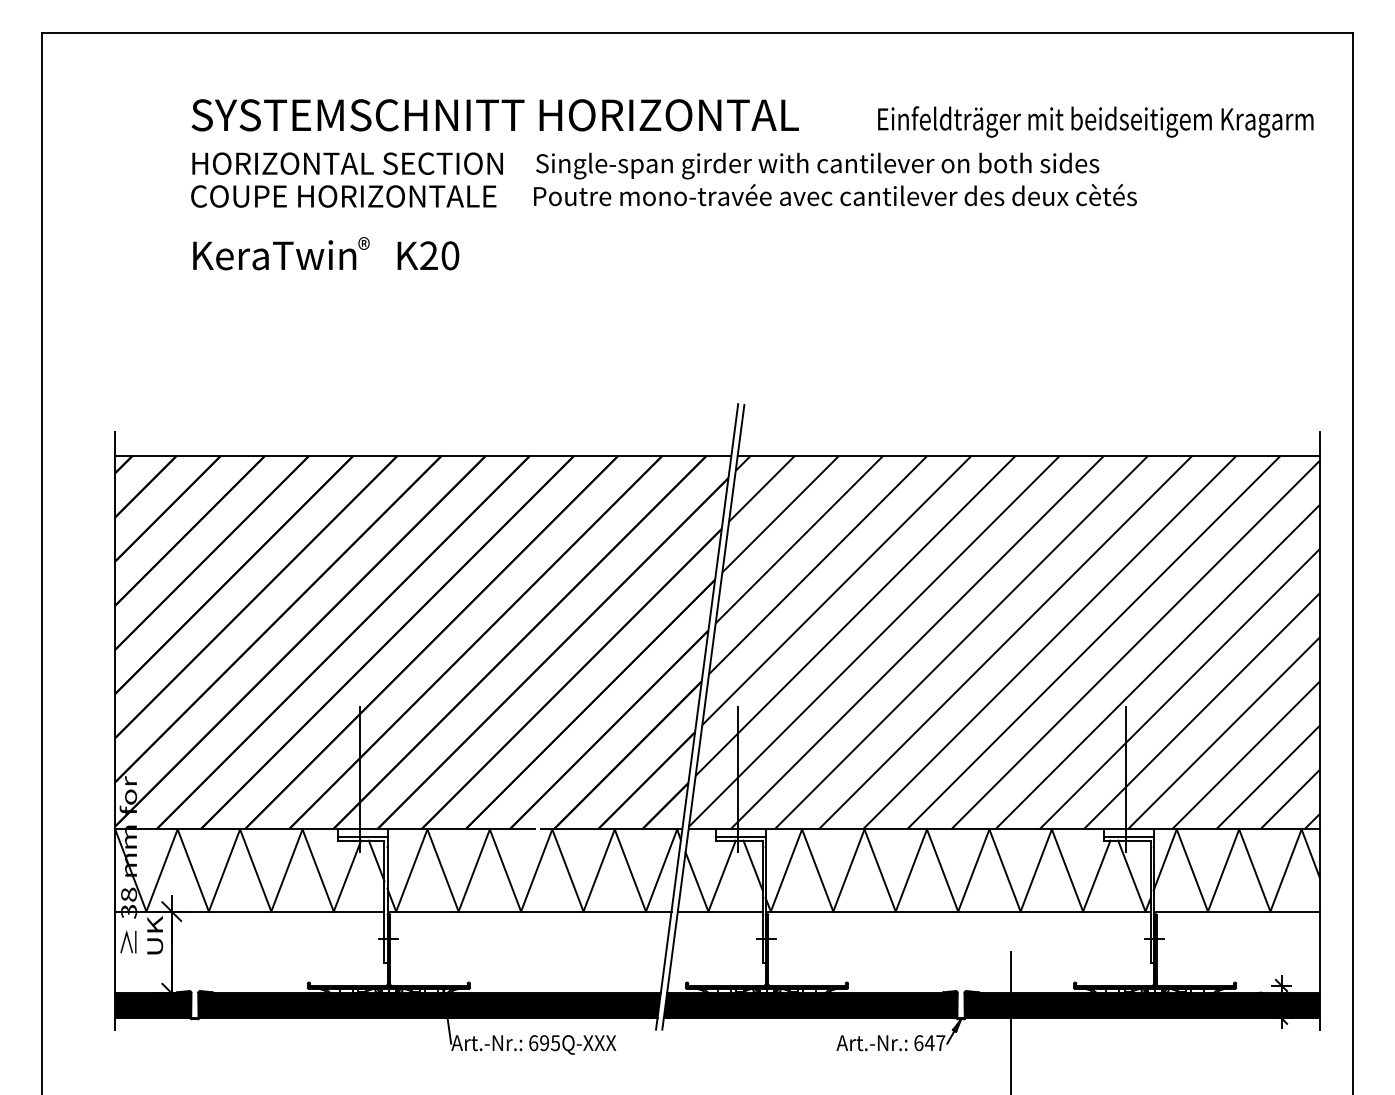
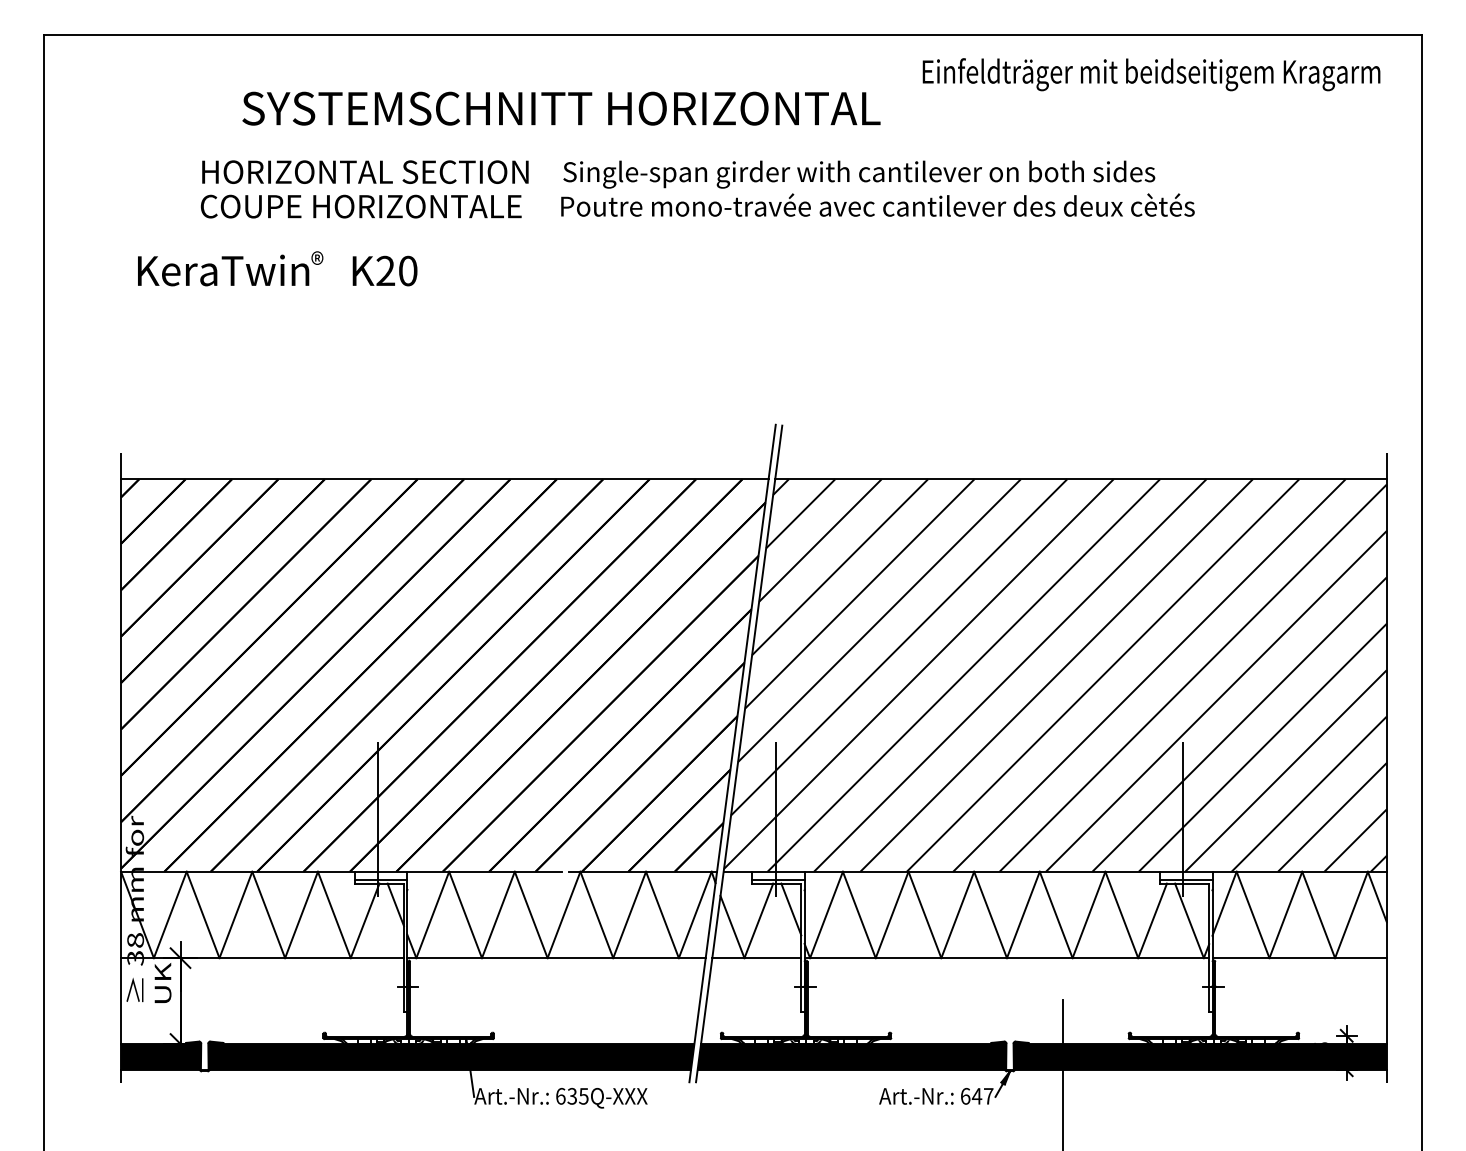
text: (494, 115) -> (560, 108), moved
text: (1095, 121) -> (1151, 74), moved
text: (326, 253) -> (277, 268), moved
text: (544, 1043) -> (572, 1096), 695Q-XXX -> 635Q-XXX

